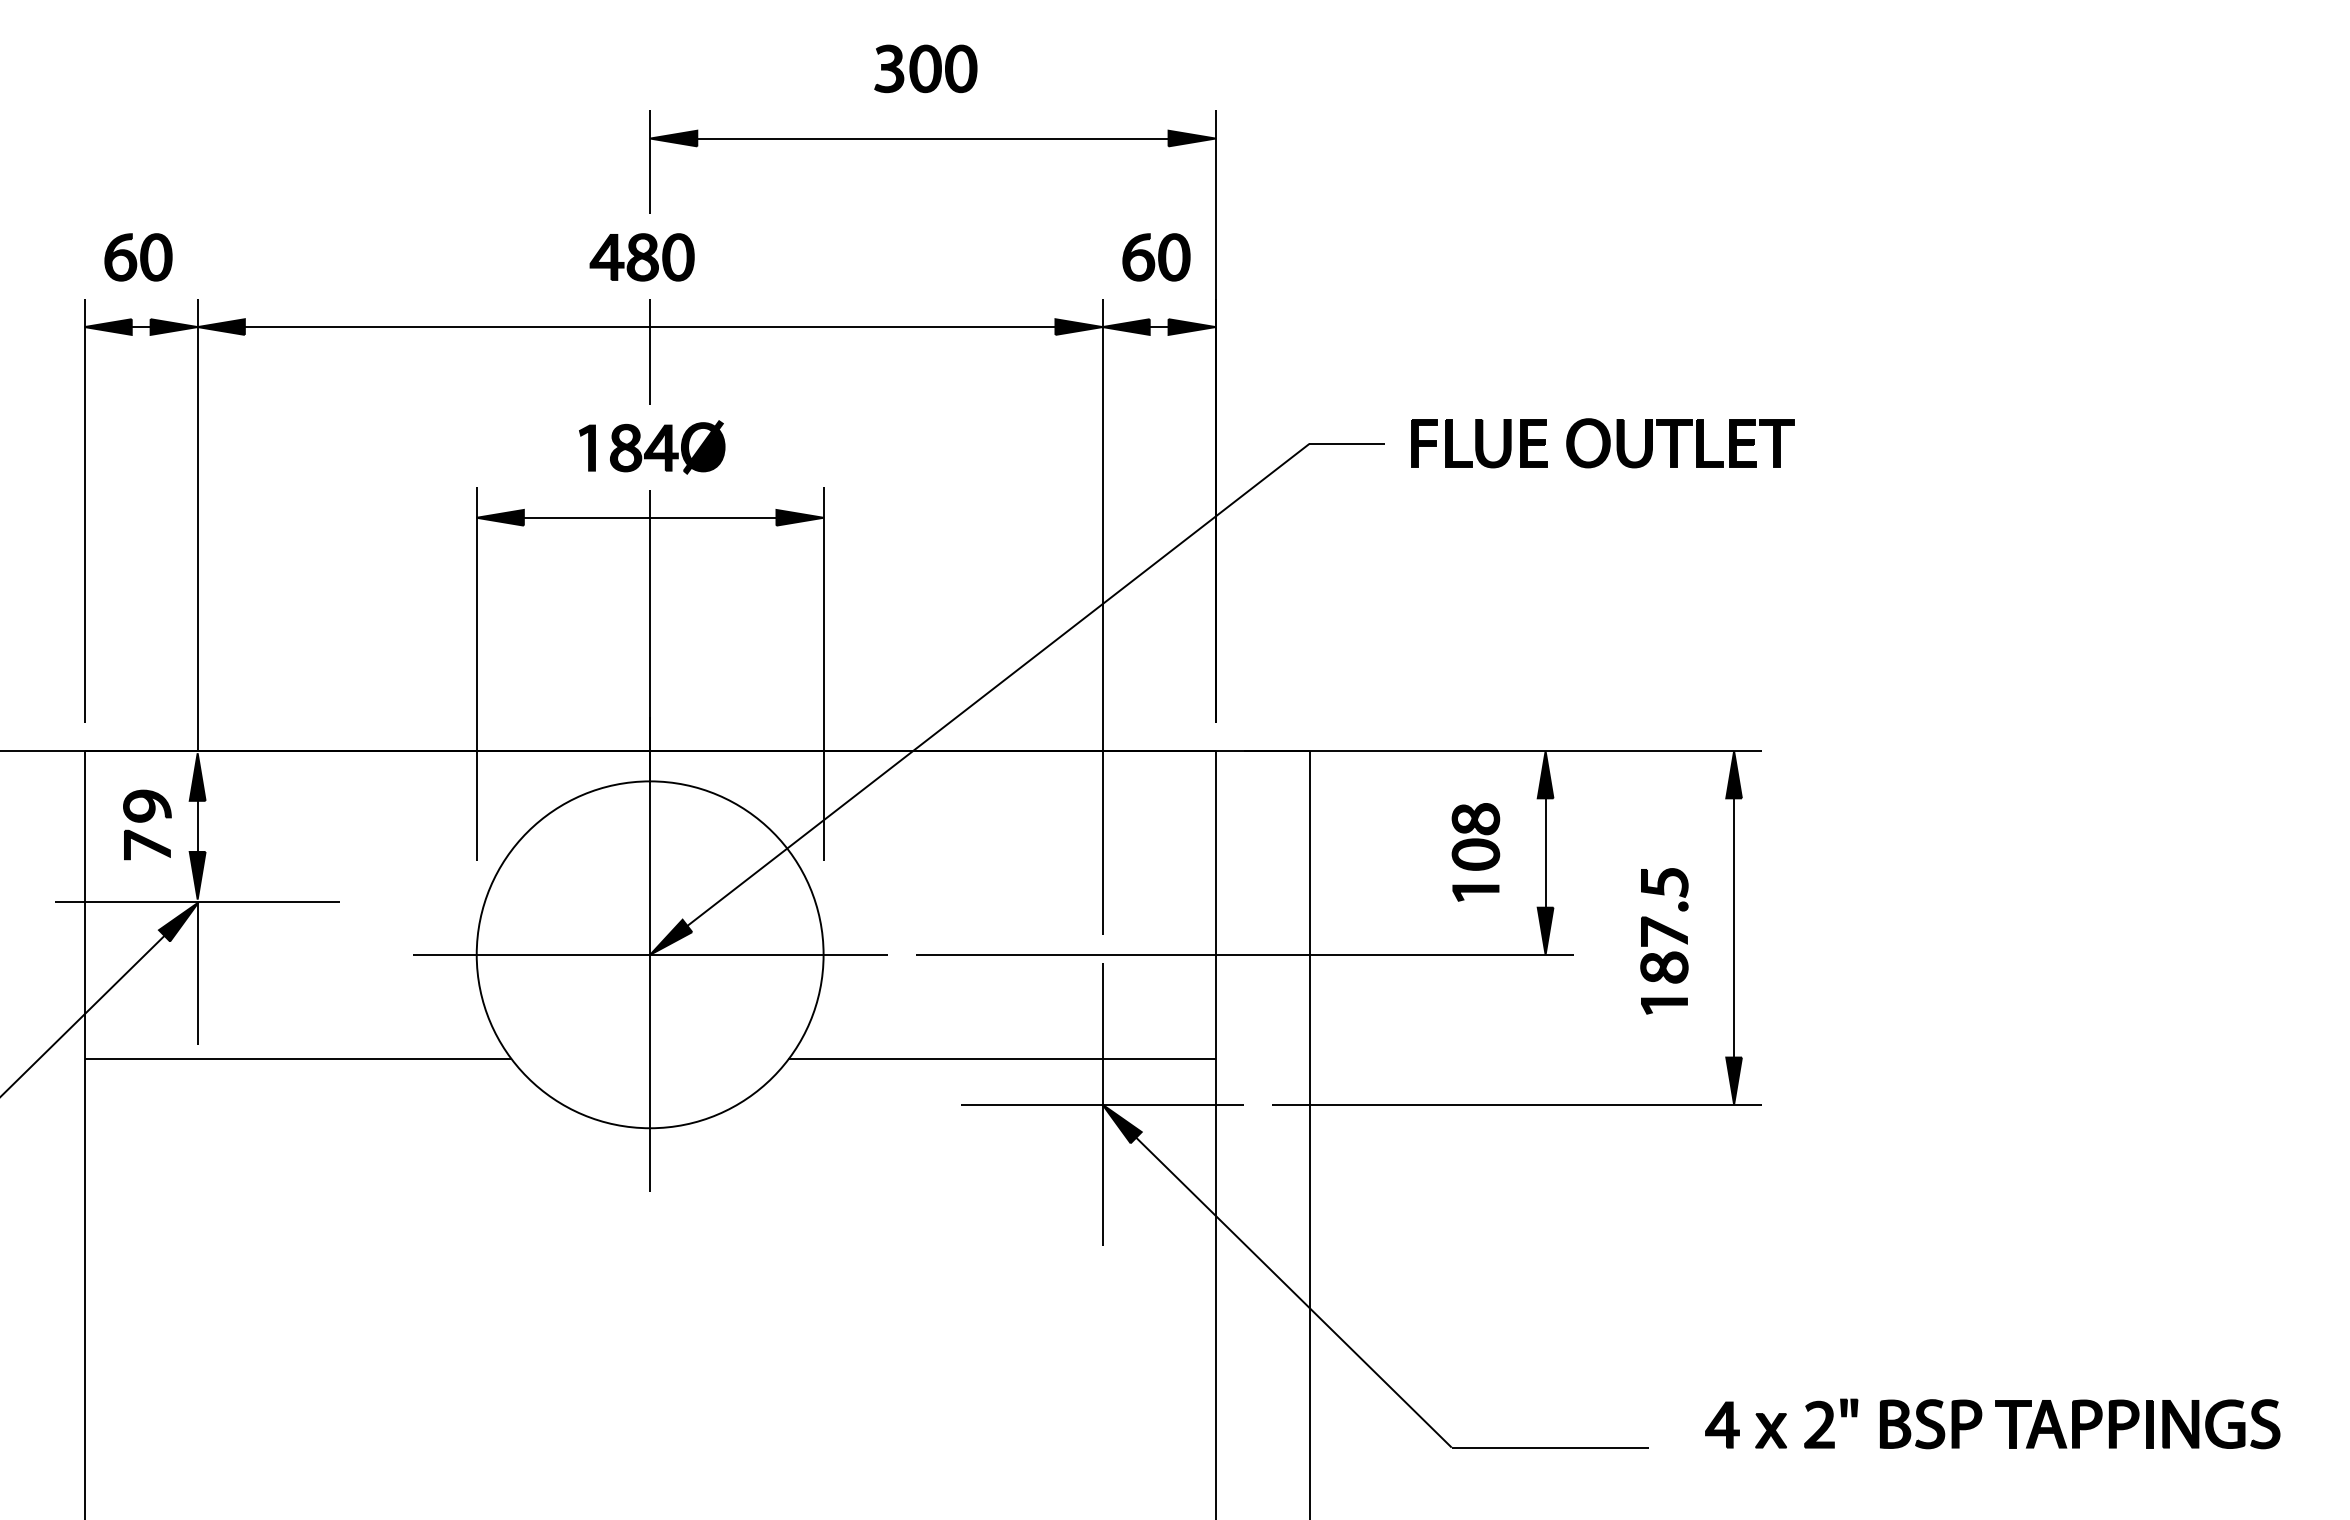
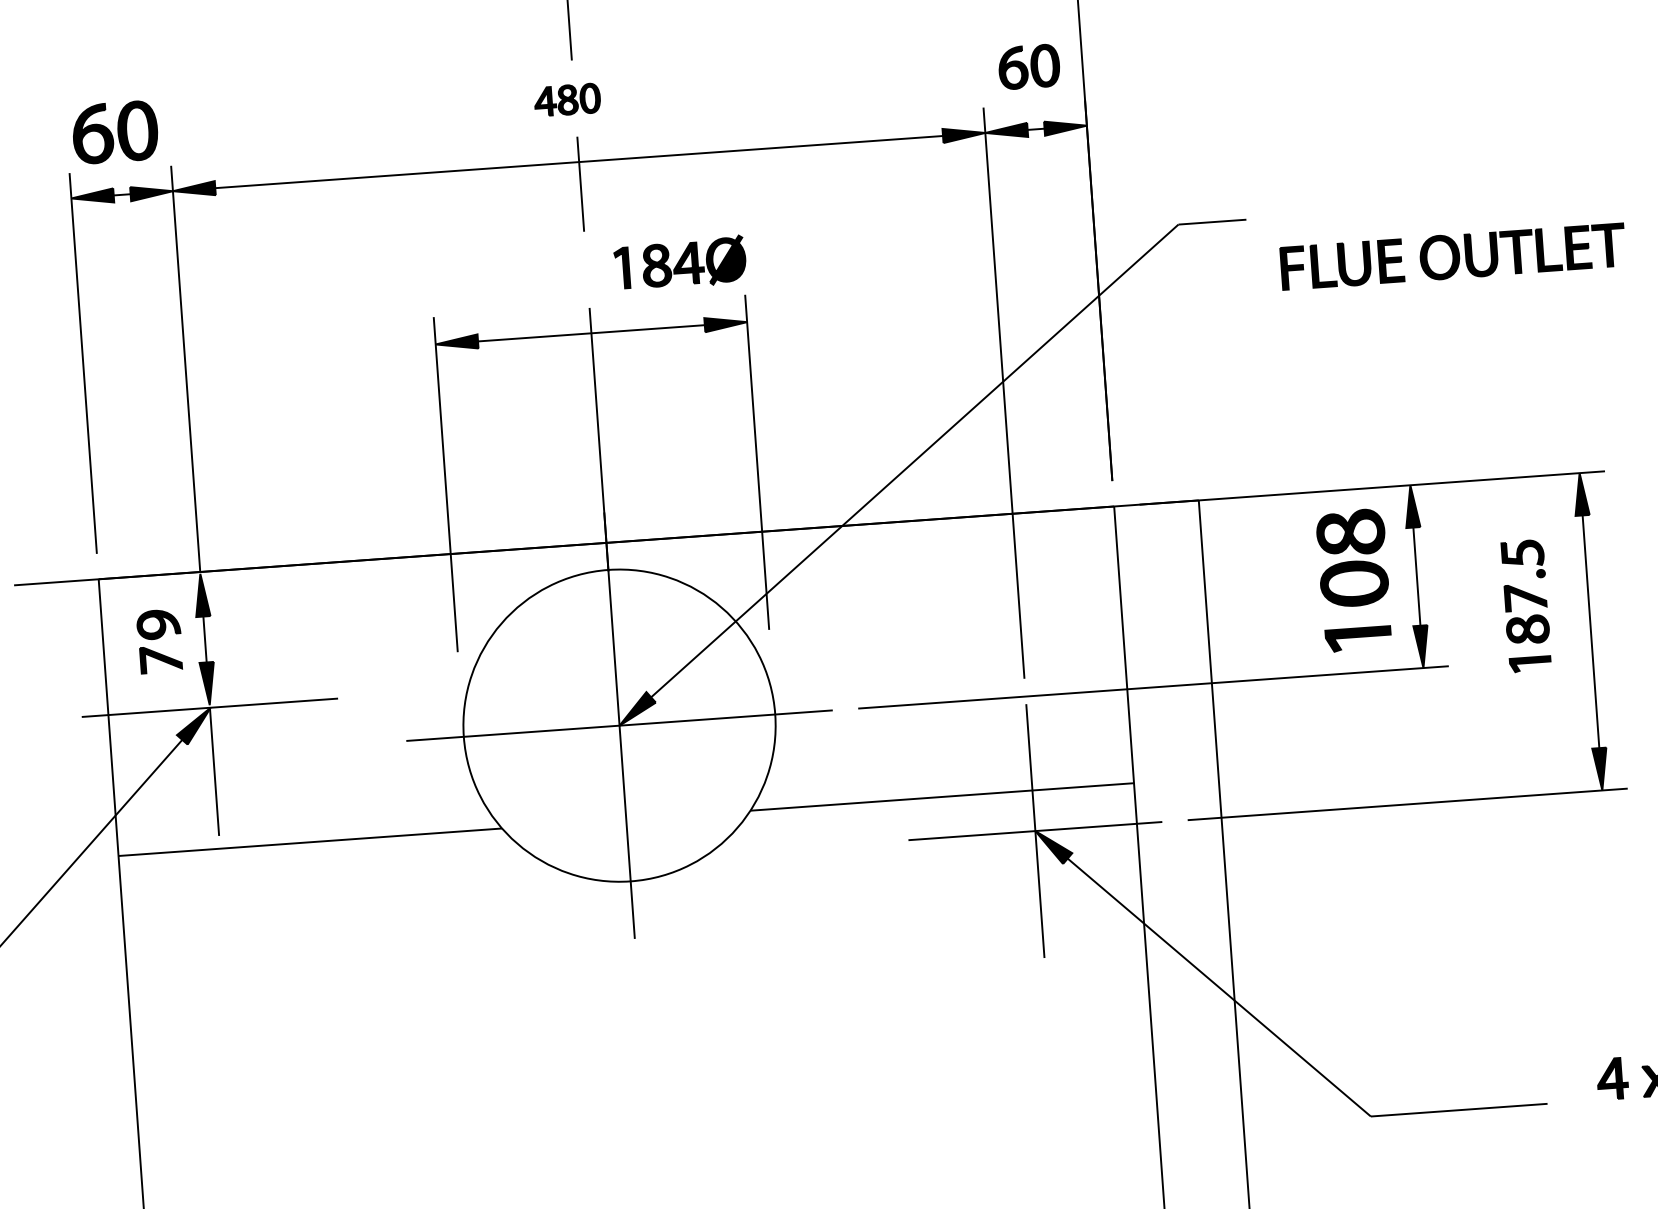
part: (138, 257) -> (115, 132), size x1.4
part: (641, 257) -> (566, 100), size x0.7
part: (1602, 443) -> (1452, 256), moved
part: (652, 447) -> (680, 263), moved
part: (1475, 852) -> (1353, 580), size x1.6
part: (1668, 935) -> (1529, 600), moved

